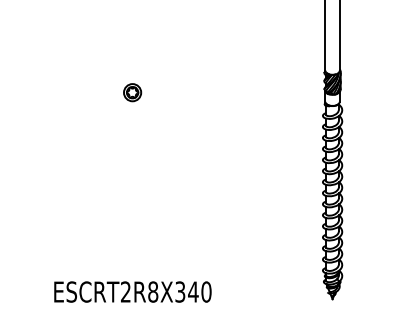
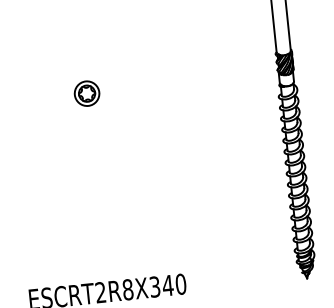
part: (132, 92) -> (86, 93), size x1.43

